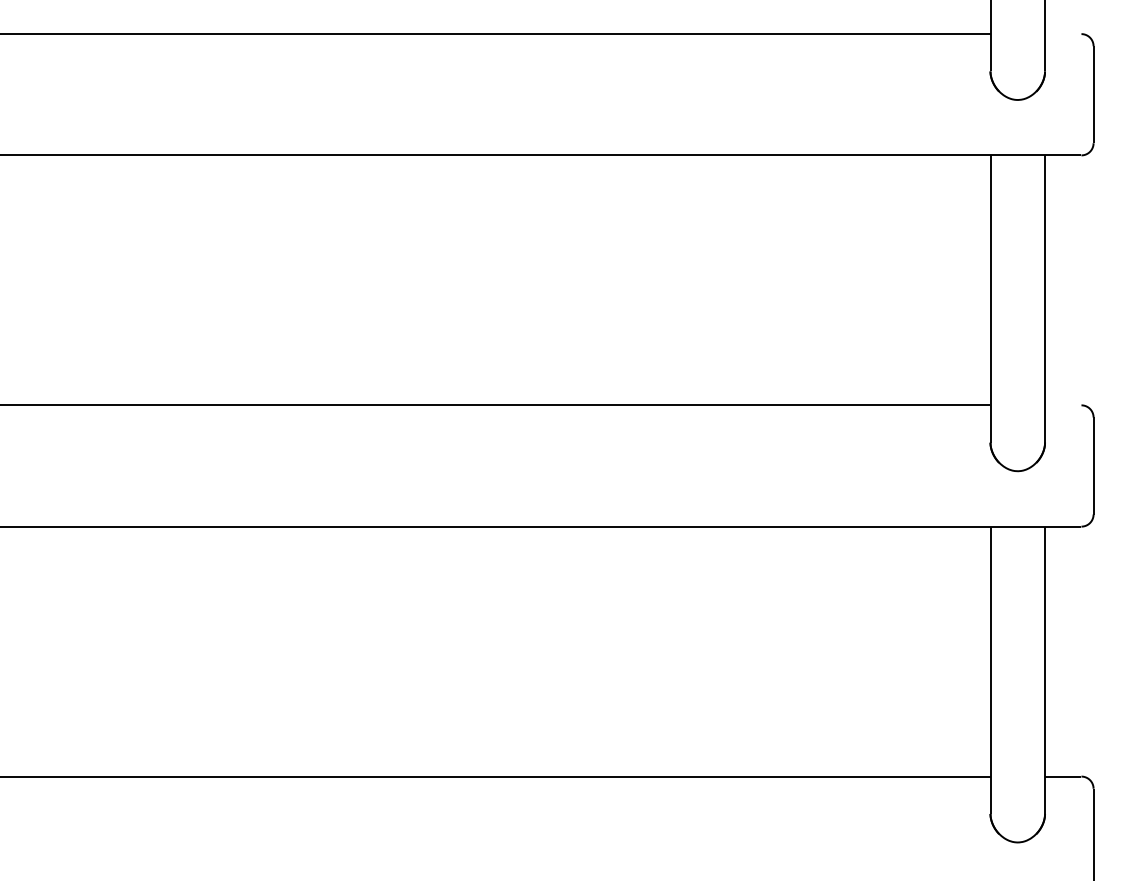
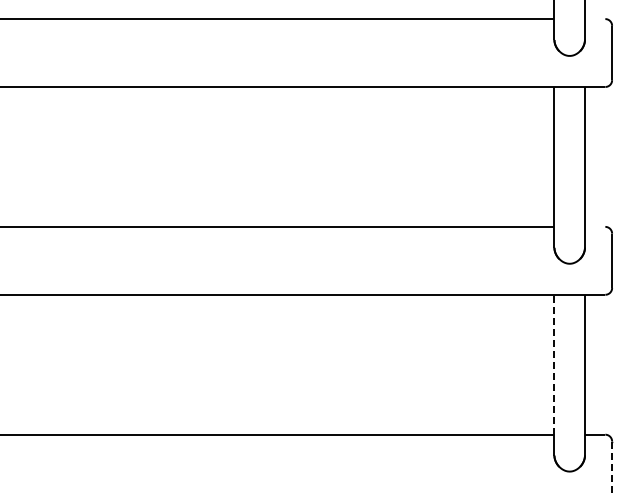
line: (990, 651) -> (554, 364), solid -> dashed
line: (1094, 835) -> (612, 467), solid -> dashed

